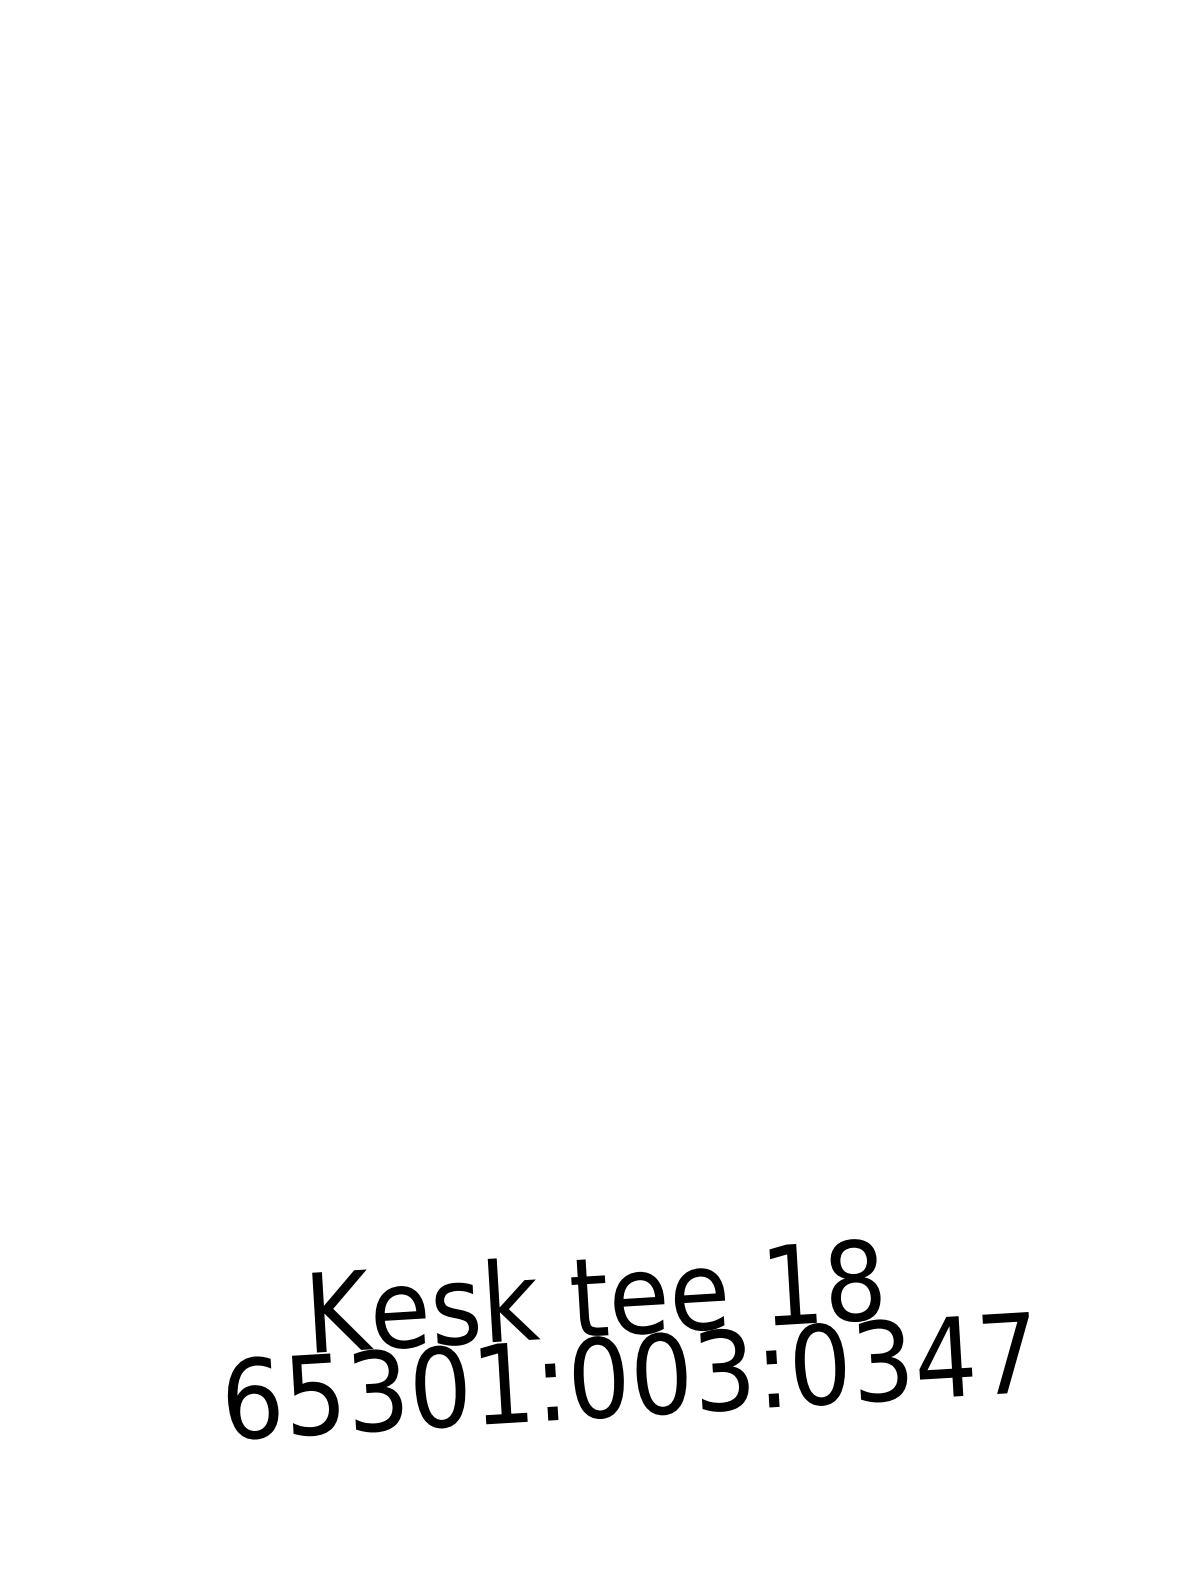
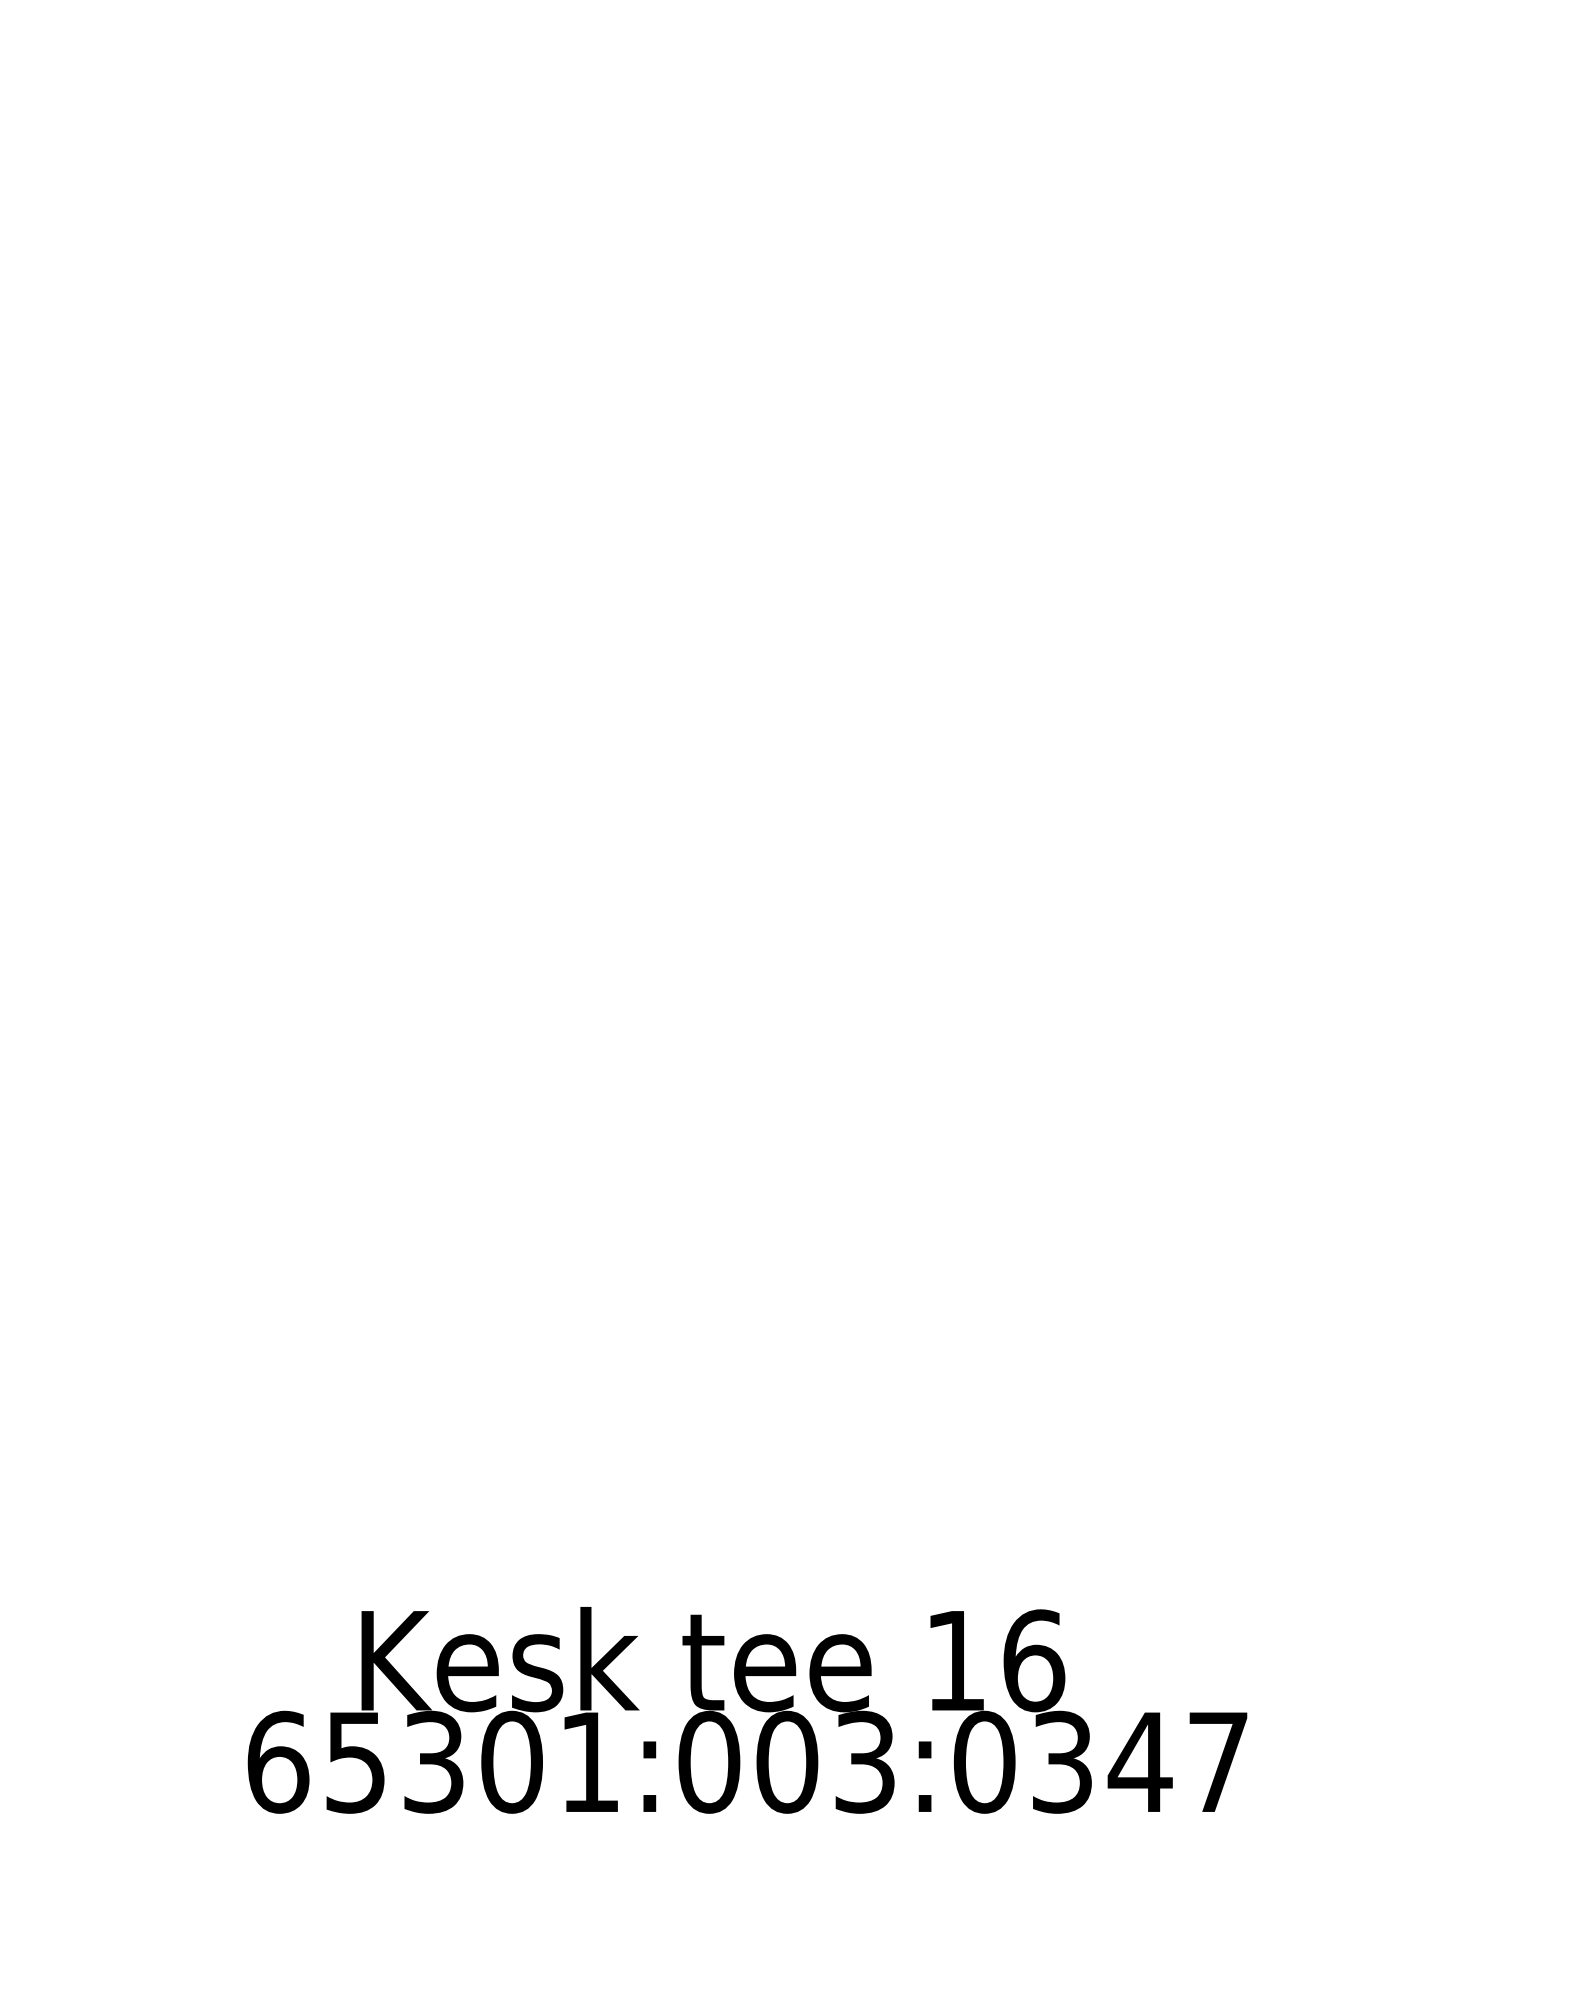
text: (855, 1280) -> (1034, 1660), 18 -> 16

